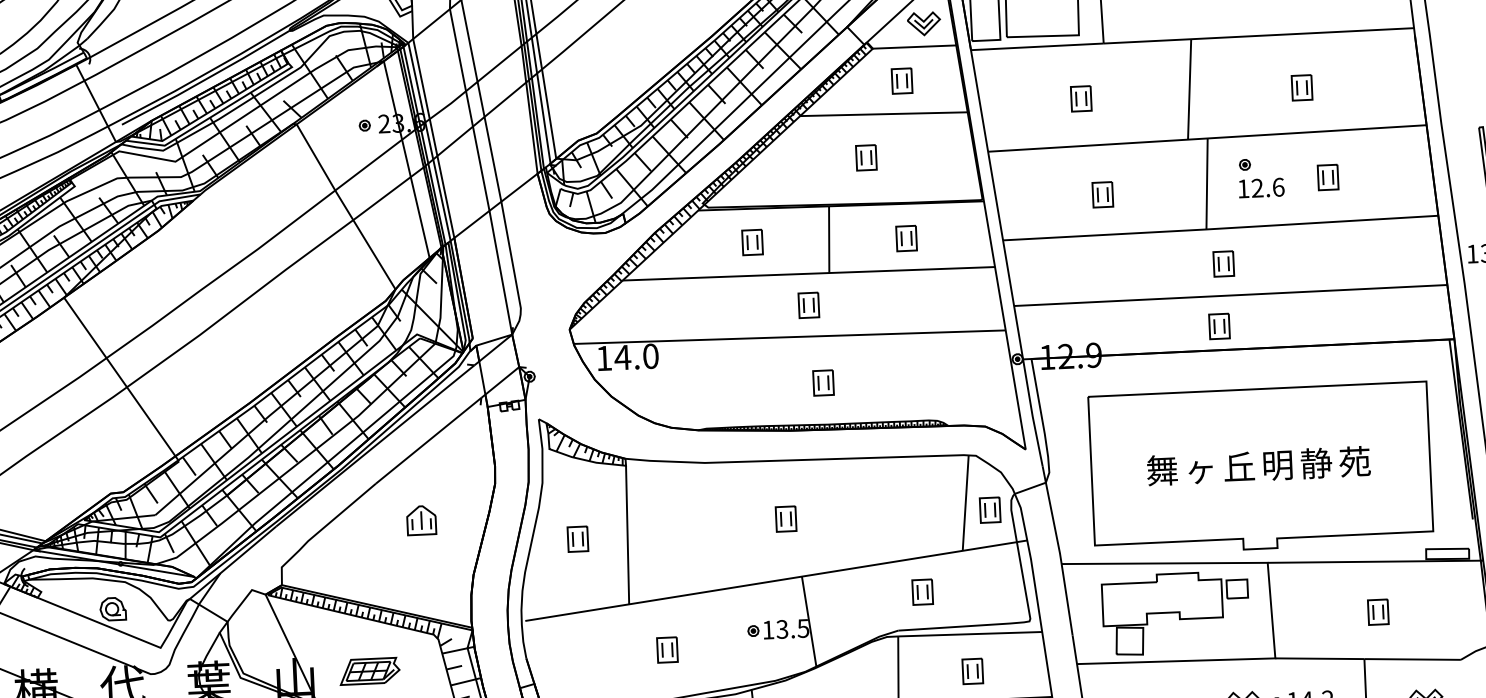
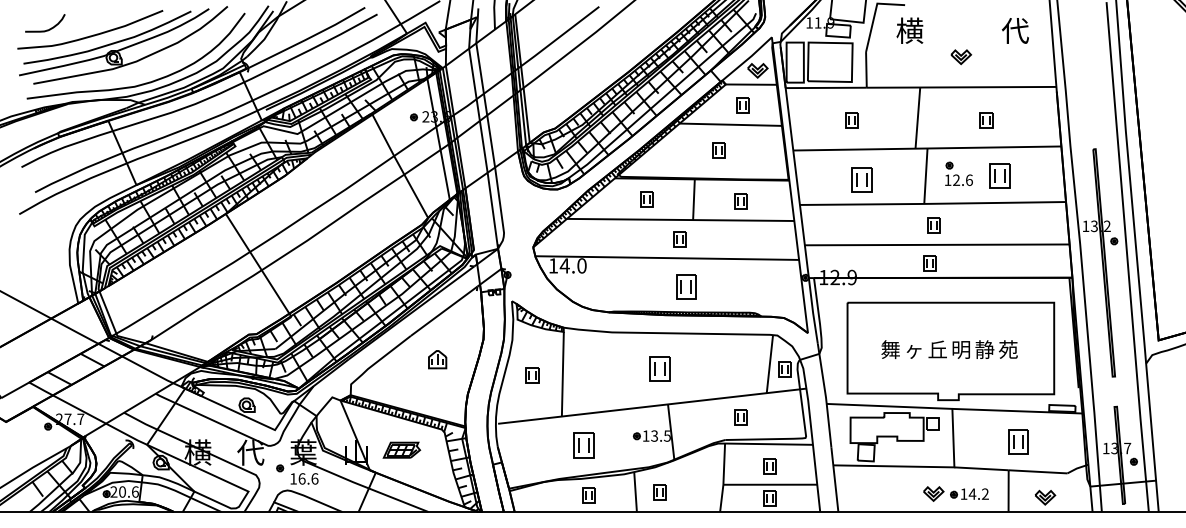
part: (1327, 177) -> (999, 175), size x1.6
part: (1101, 194) -> (861, 179), size x1.6
part: (823, 382) -> (686, 286), size x1.6
part: (785, 518) -> (659, 368), size x1.6
part: (1378, 612) -> (1018, 442), size x1.6
part: (666, 650) -> (583, 445), size x1.6

